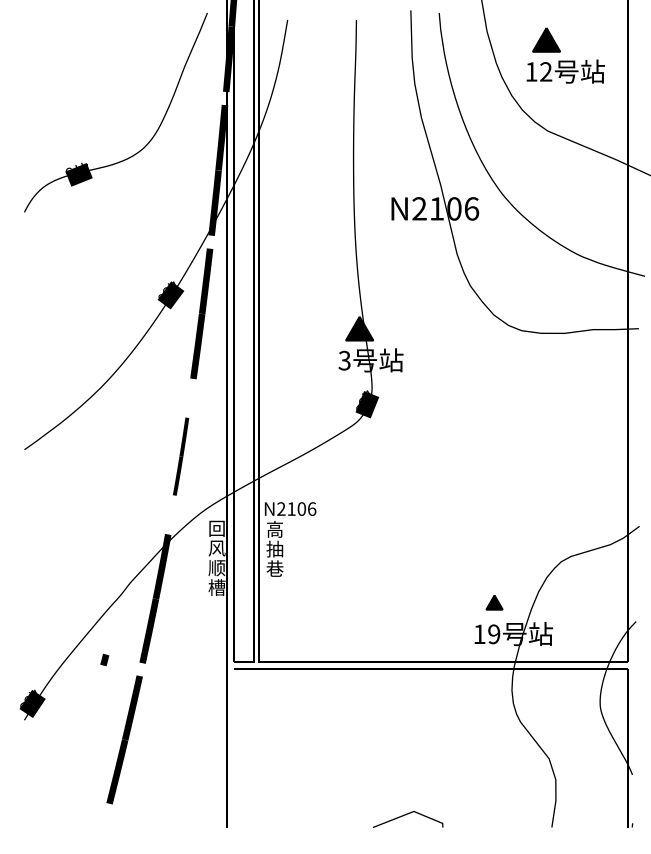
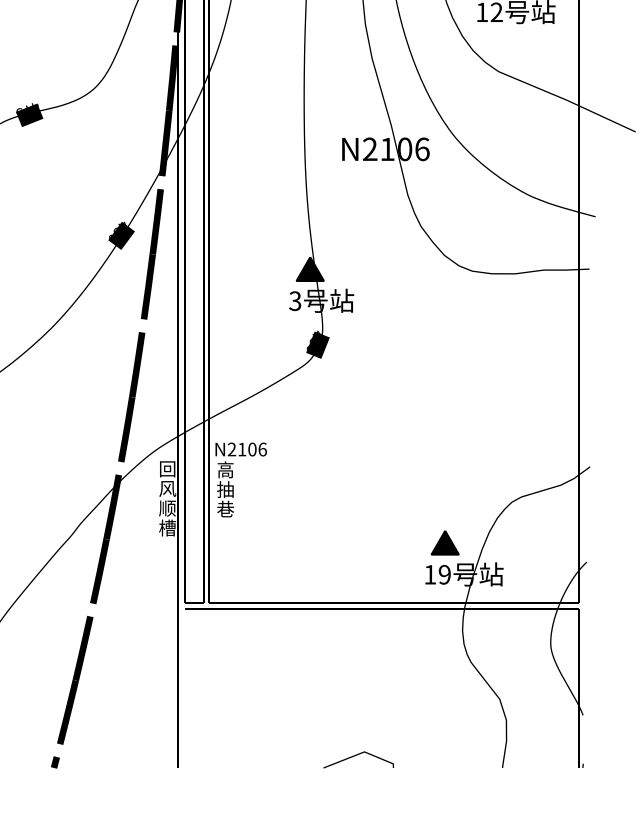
part: (180, 456) -> (131, 396), size x1.67
part: (494, 602) -> (445, 542), size x1.67
line: (104, 659) -> (55, 761), moved

